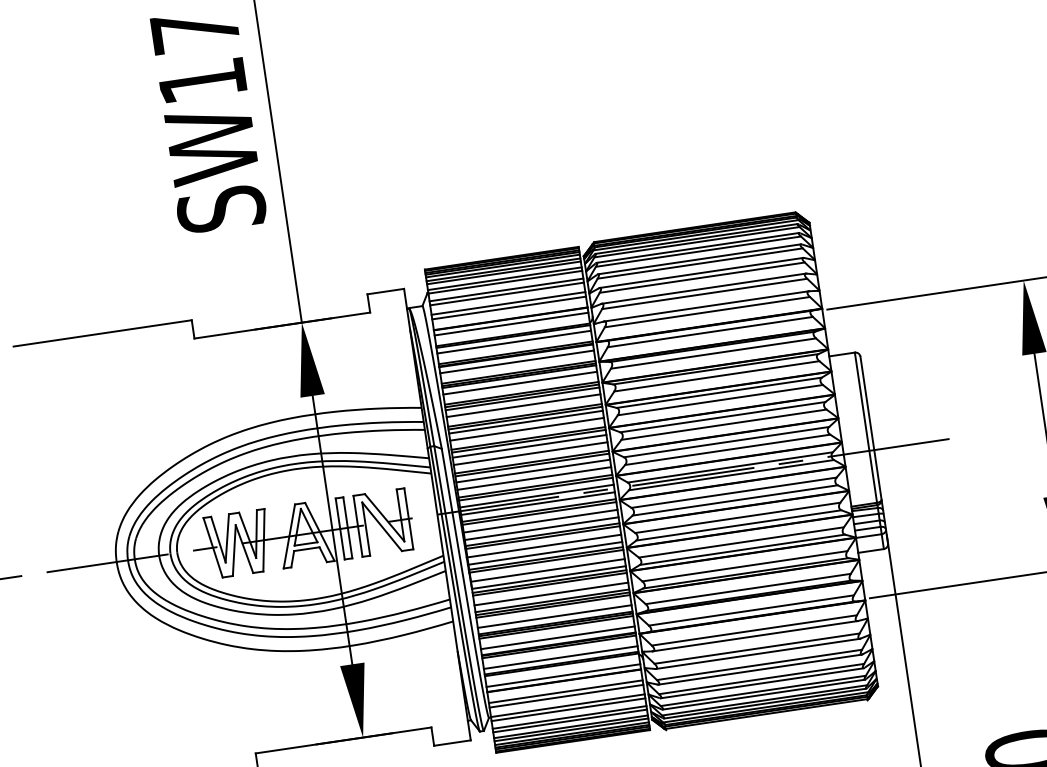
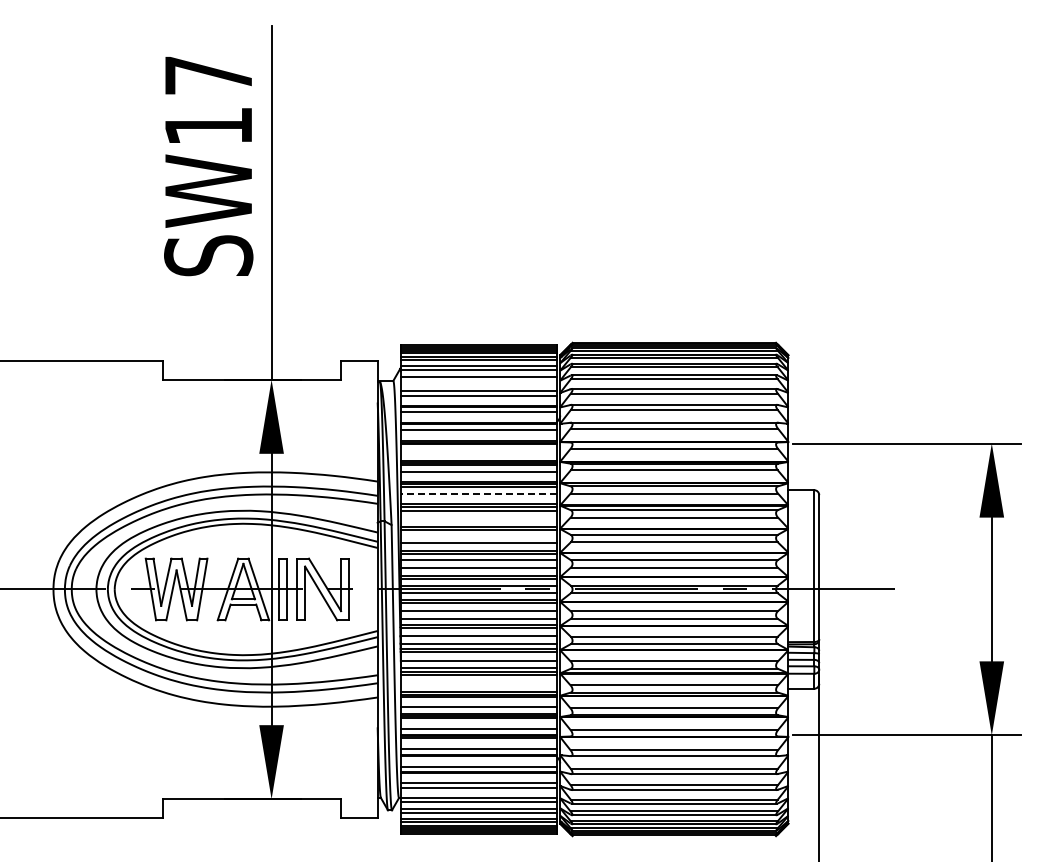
line: (506, 294) -> (478, 381), removed
line: (516, 362) -> (478, 450), removed
line: (523, 405) -> (478, 494), solid -> dashed
line: (526, 429) -> (478, 518), removed
line: (529, 446) -> (478, 535), removed
line: (551, 593) -> (478, 684), removed

